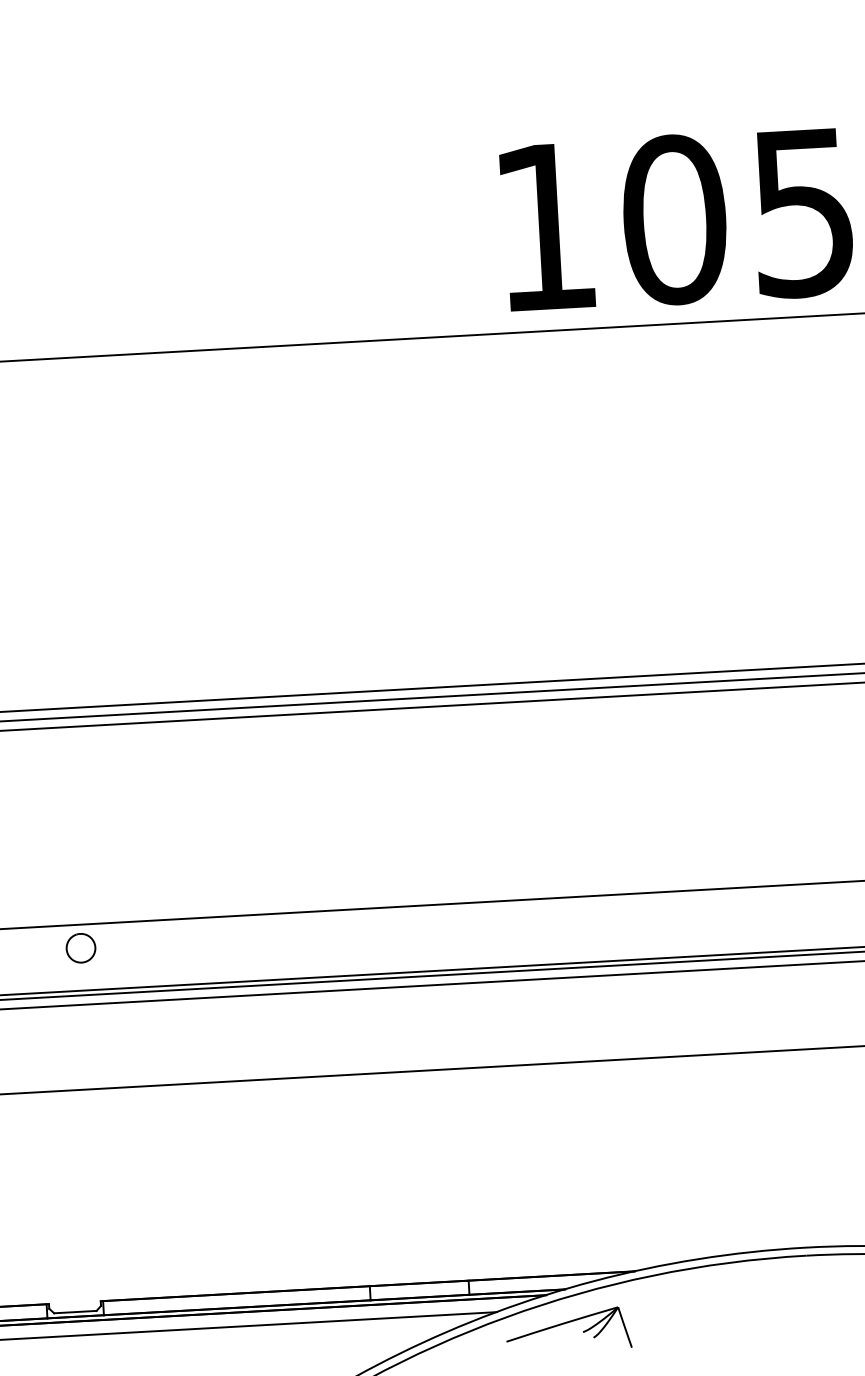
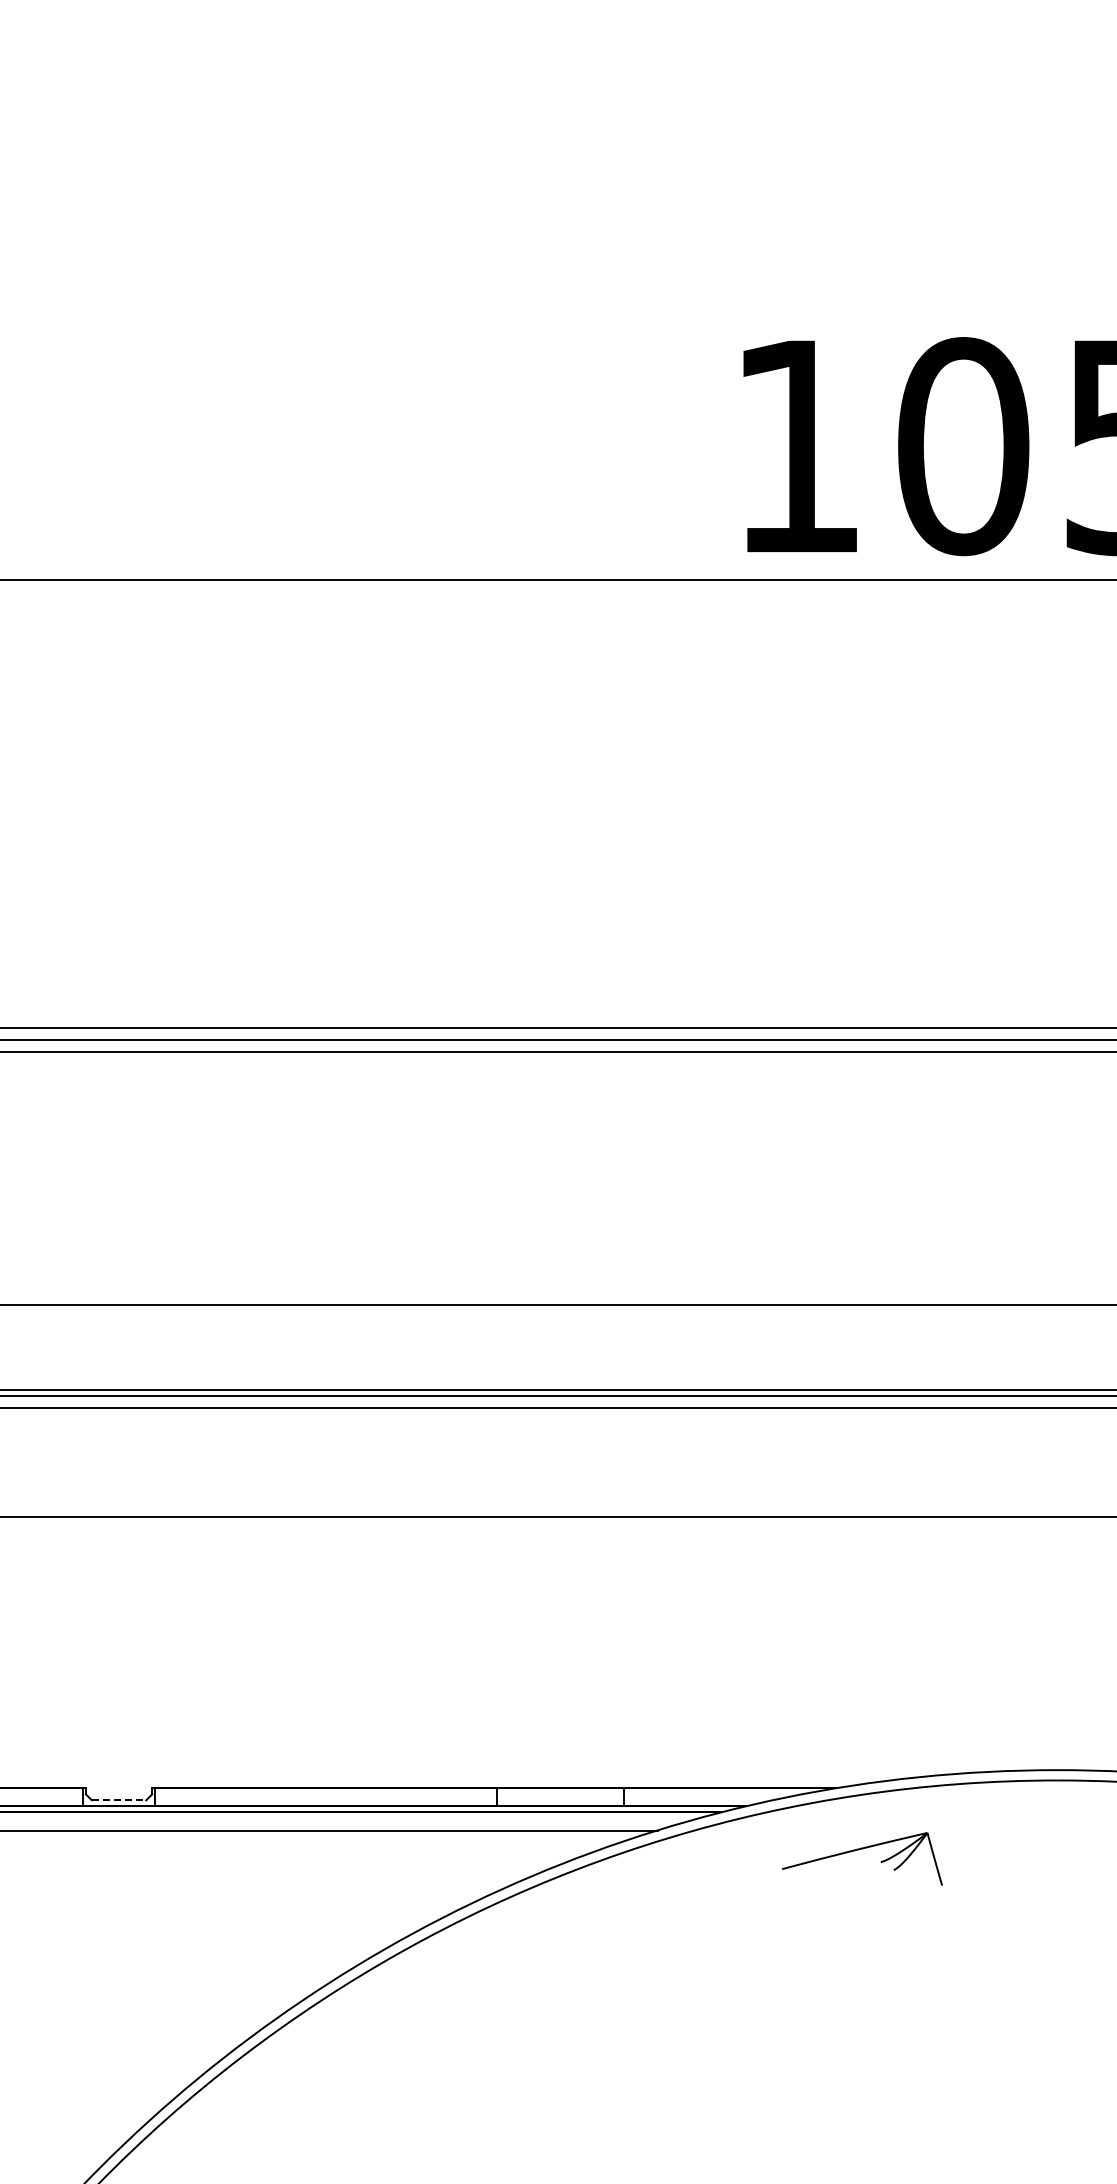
part: (81, 948) -> (152, 1335), removed
line: (75, 1312) -> (119, 1800), solid -> dashed
part: (565, 1323) -> (859, 1850), moved

